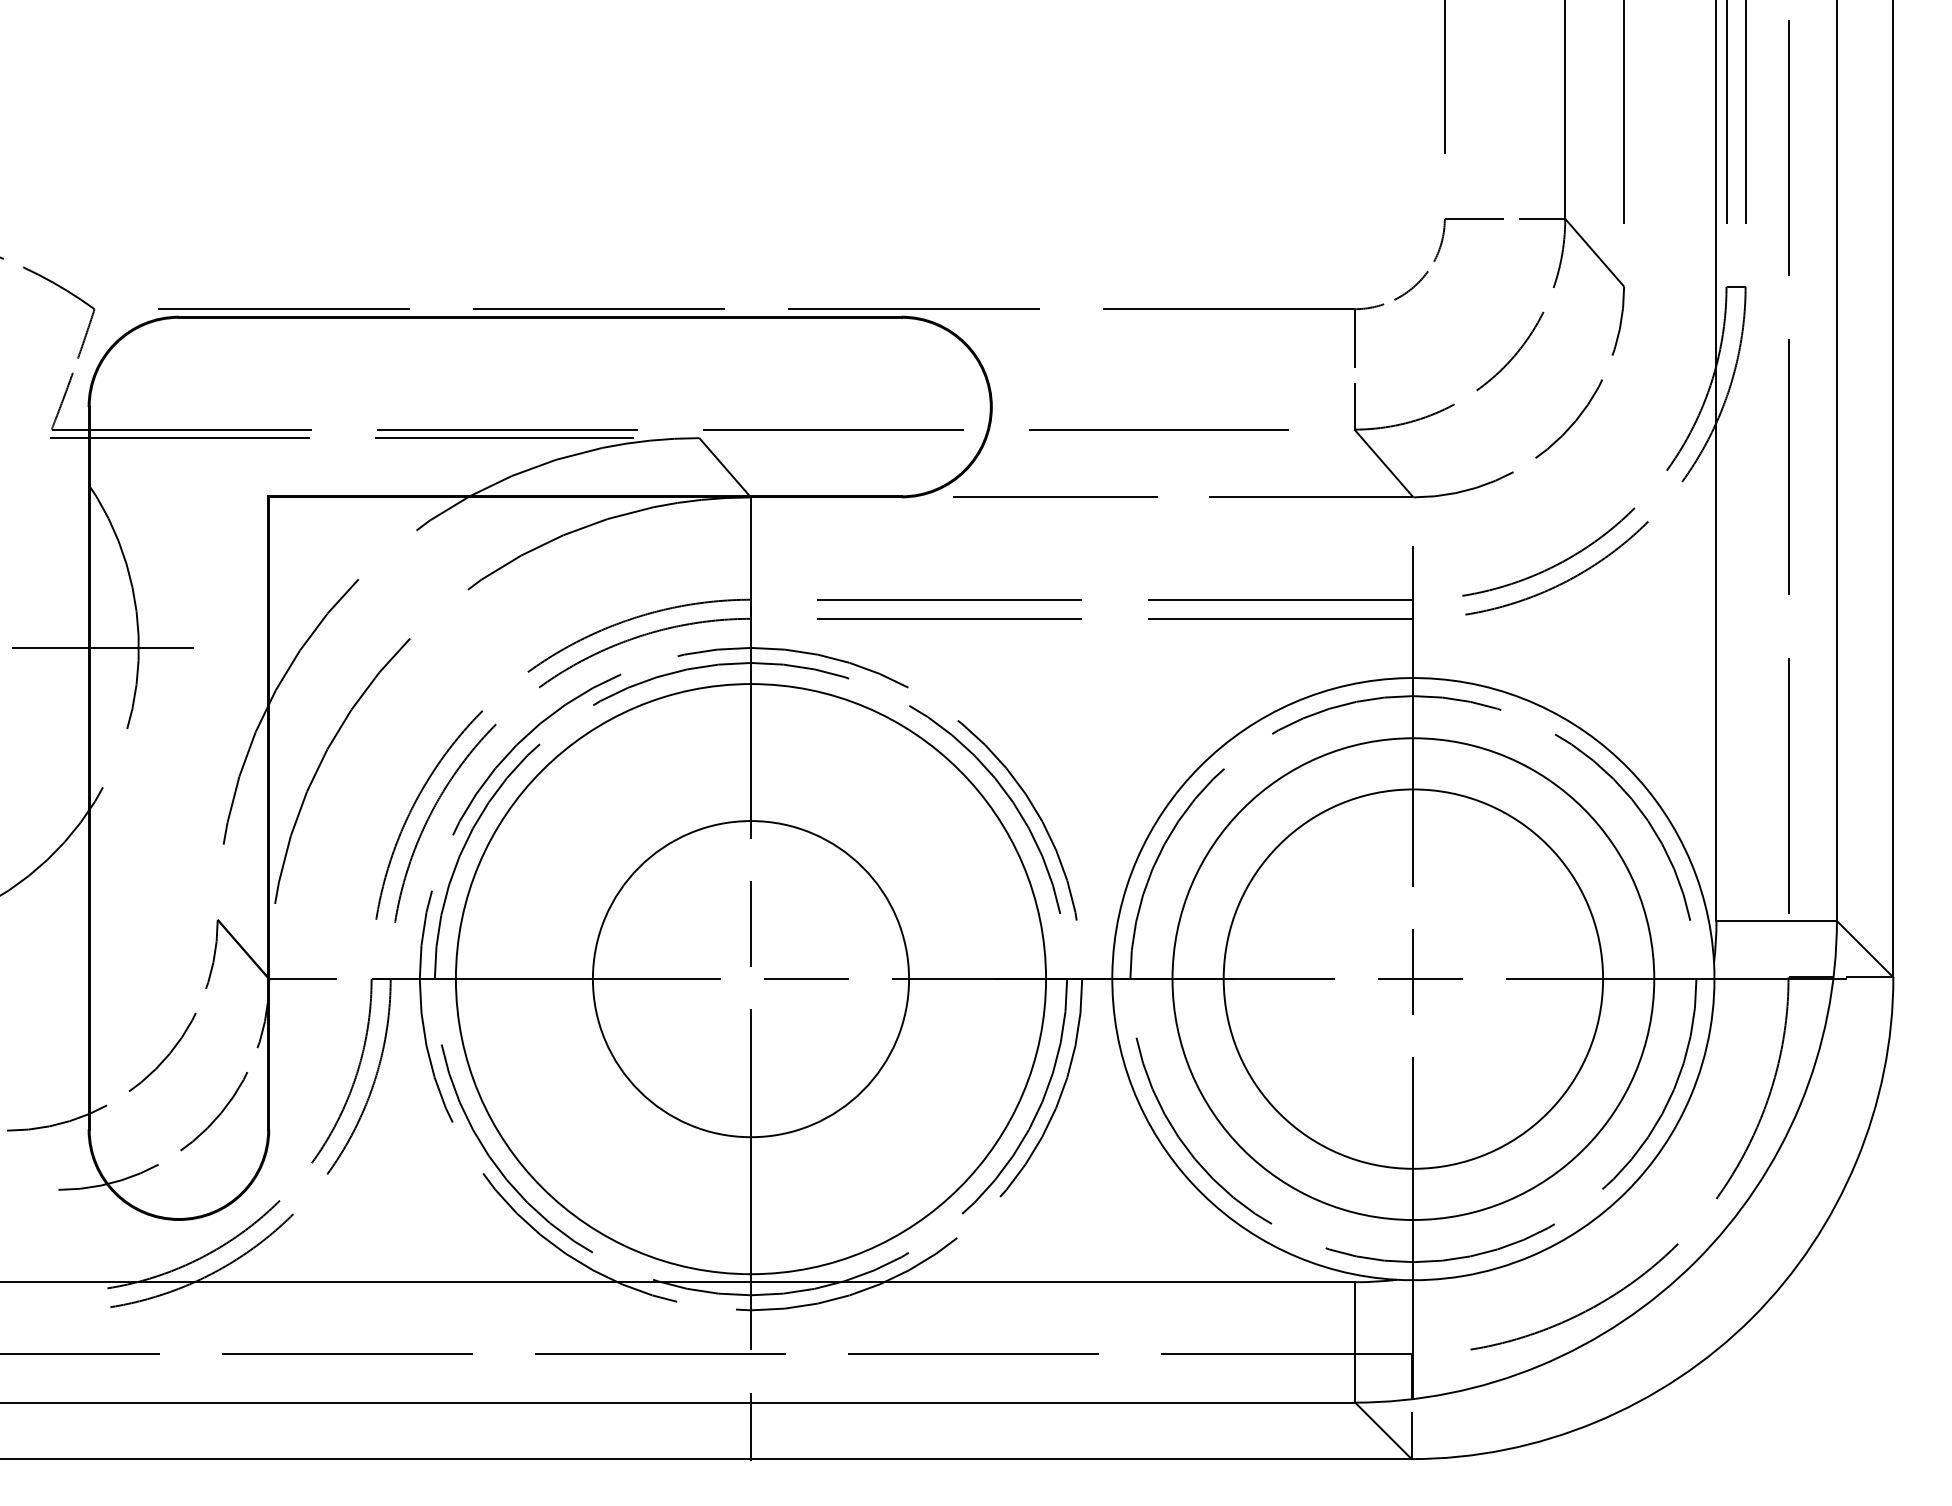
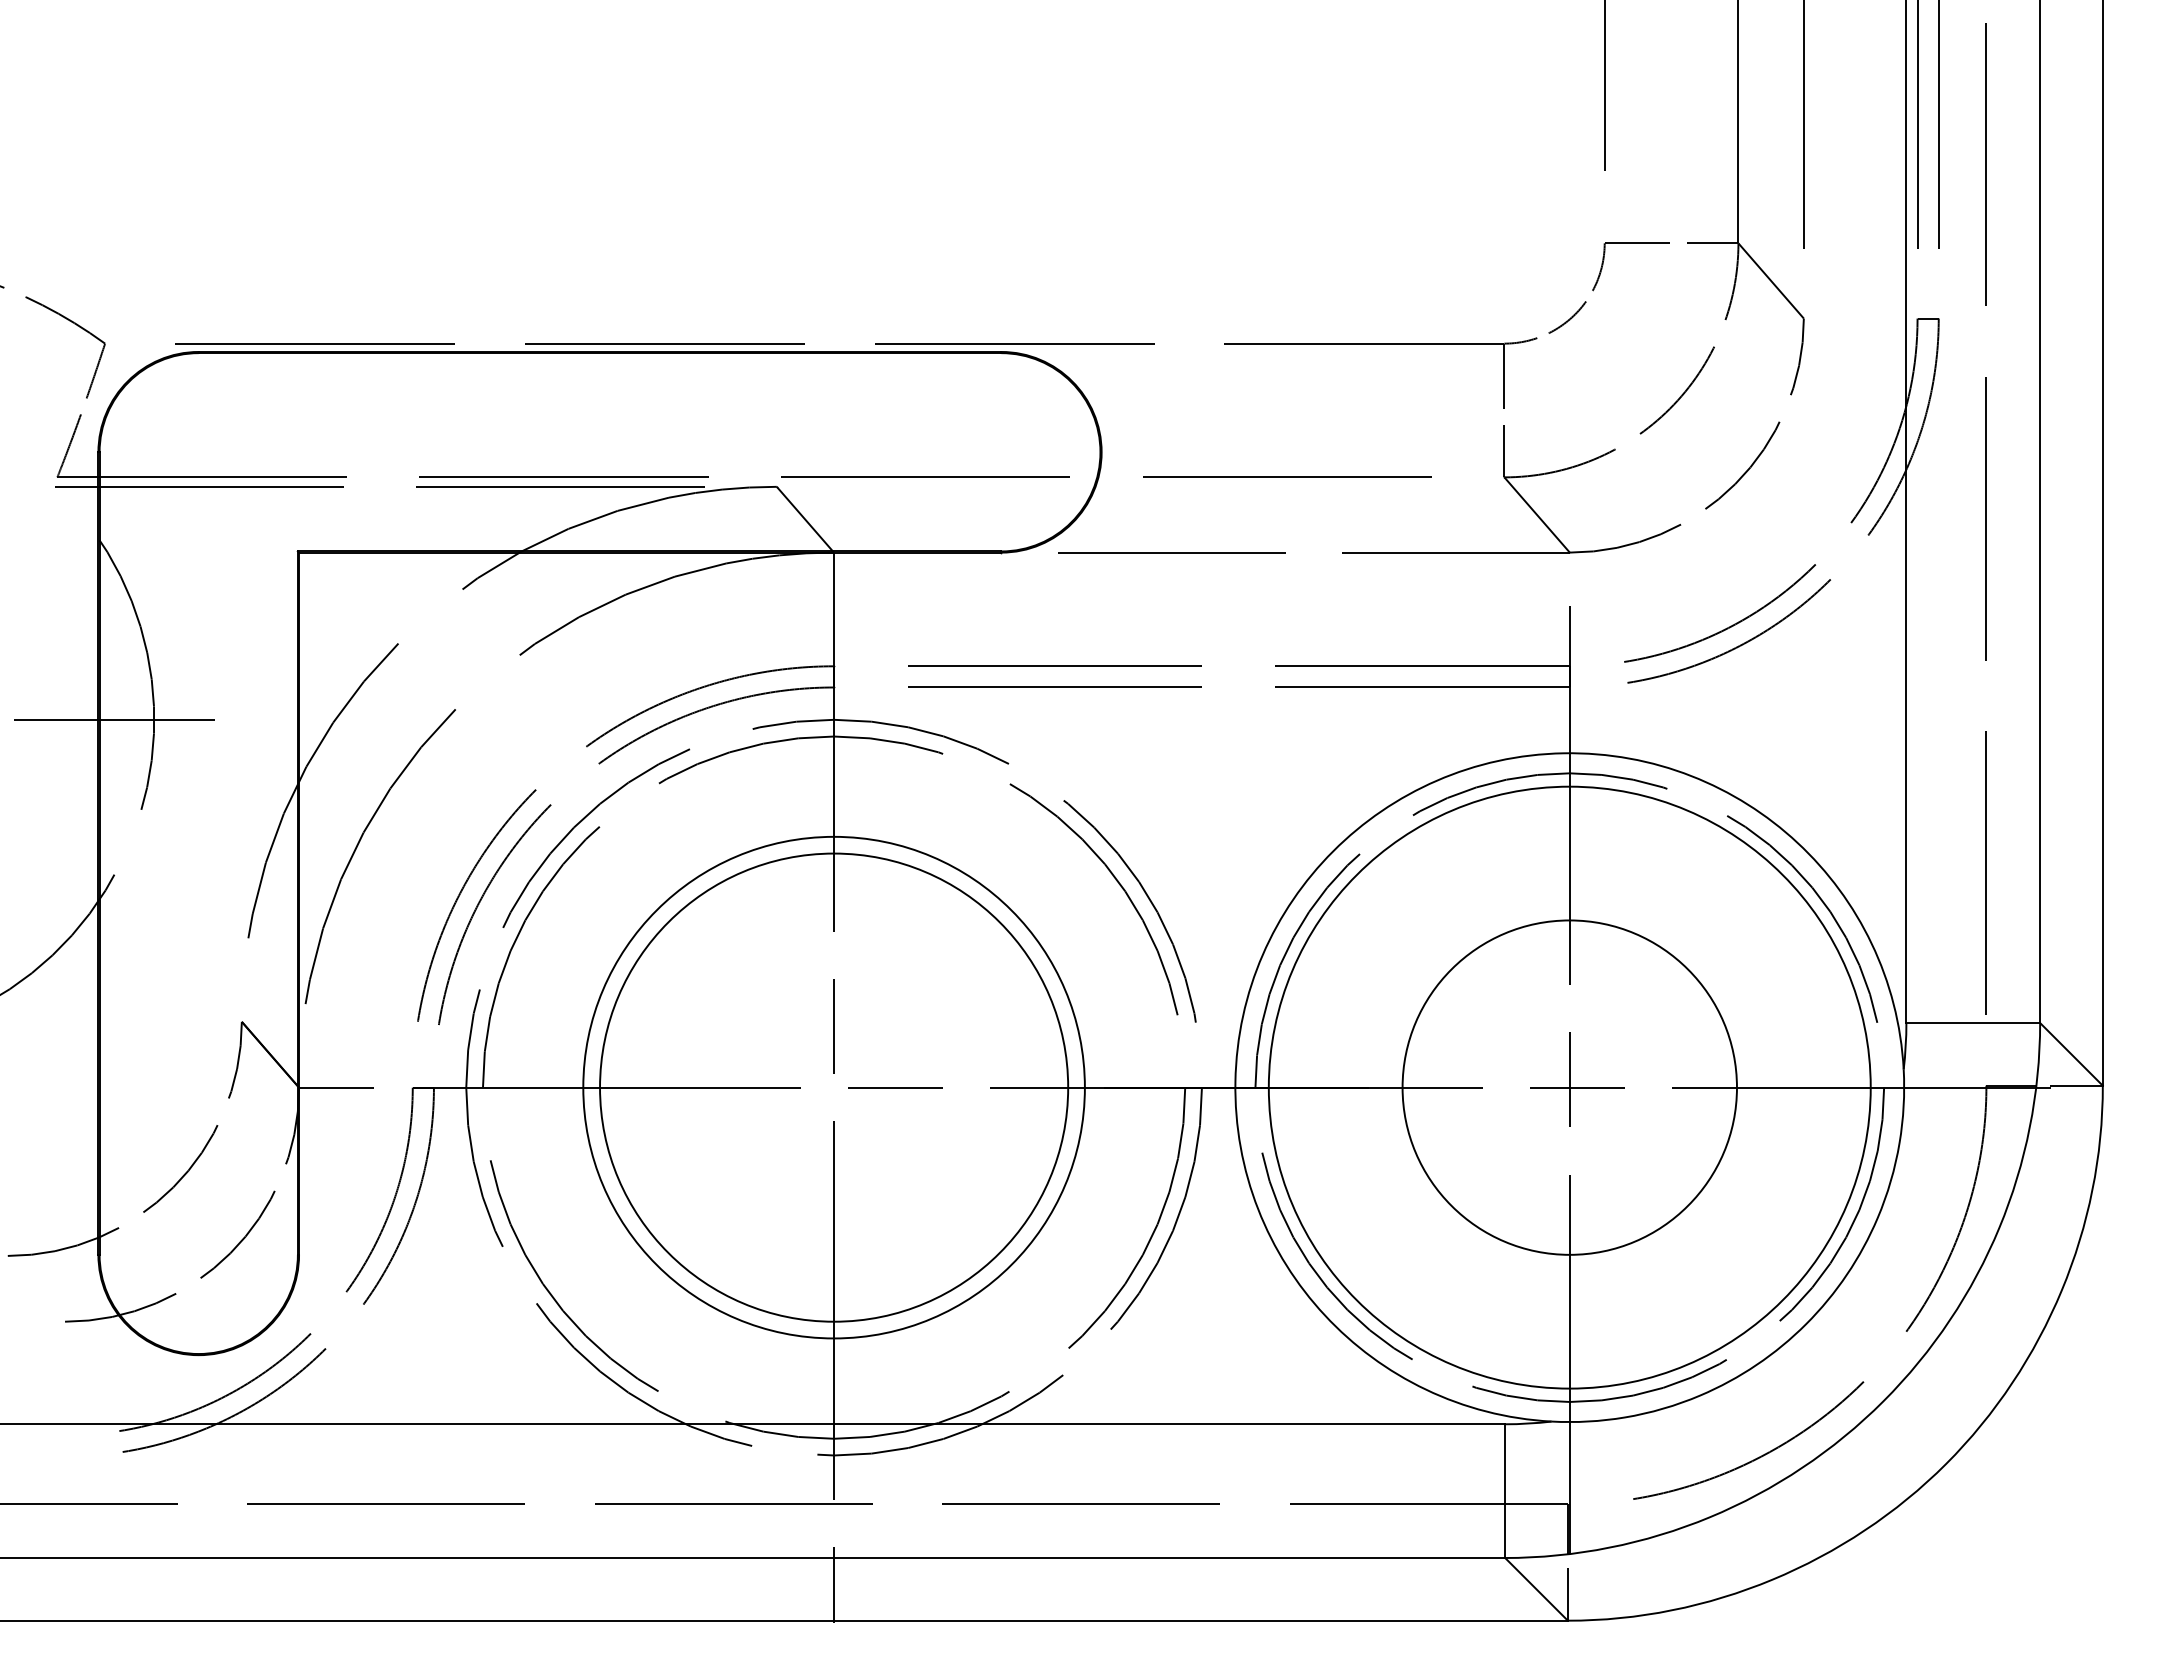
circle: (750, 979) -> (833, 1087), size x1.43
circle: (751, 979) -> (834, 1087), size x0.71
circle: (1413, 979) -> (1569, 1087), size x0.62
circle: (1413, 979) -> (1569, 1087), size x1.43

